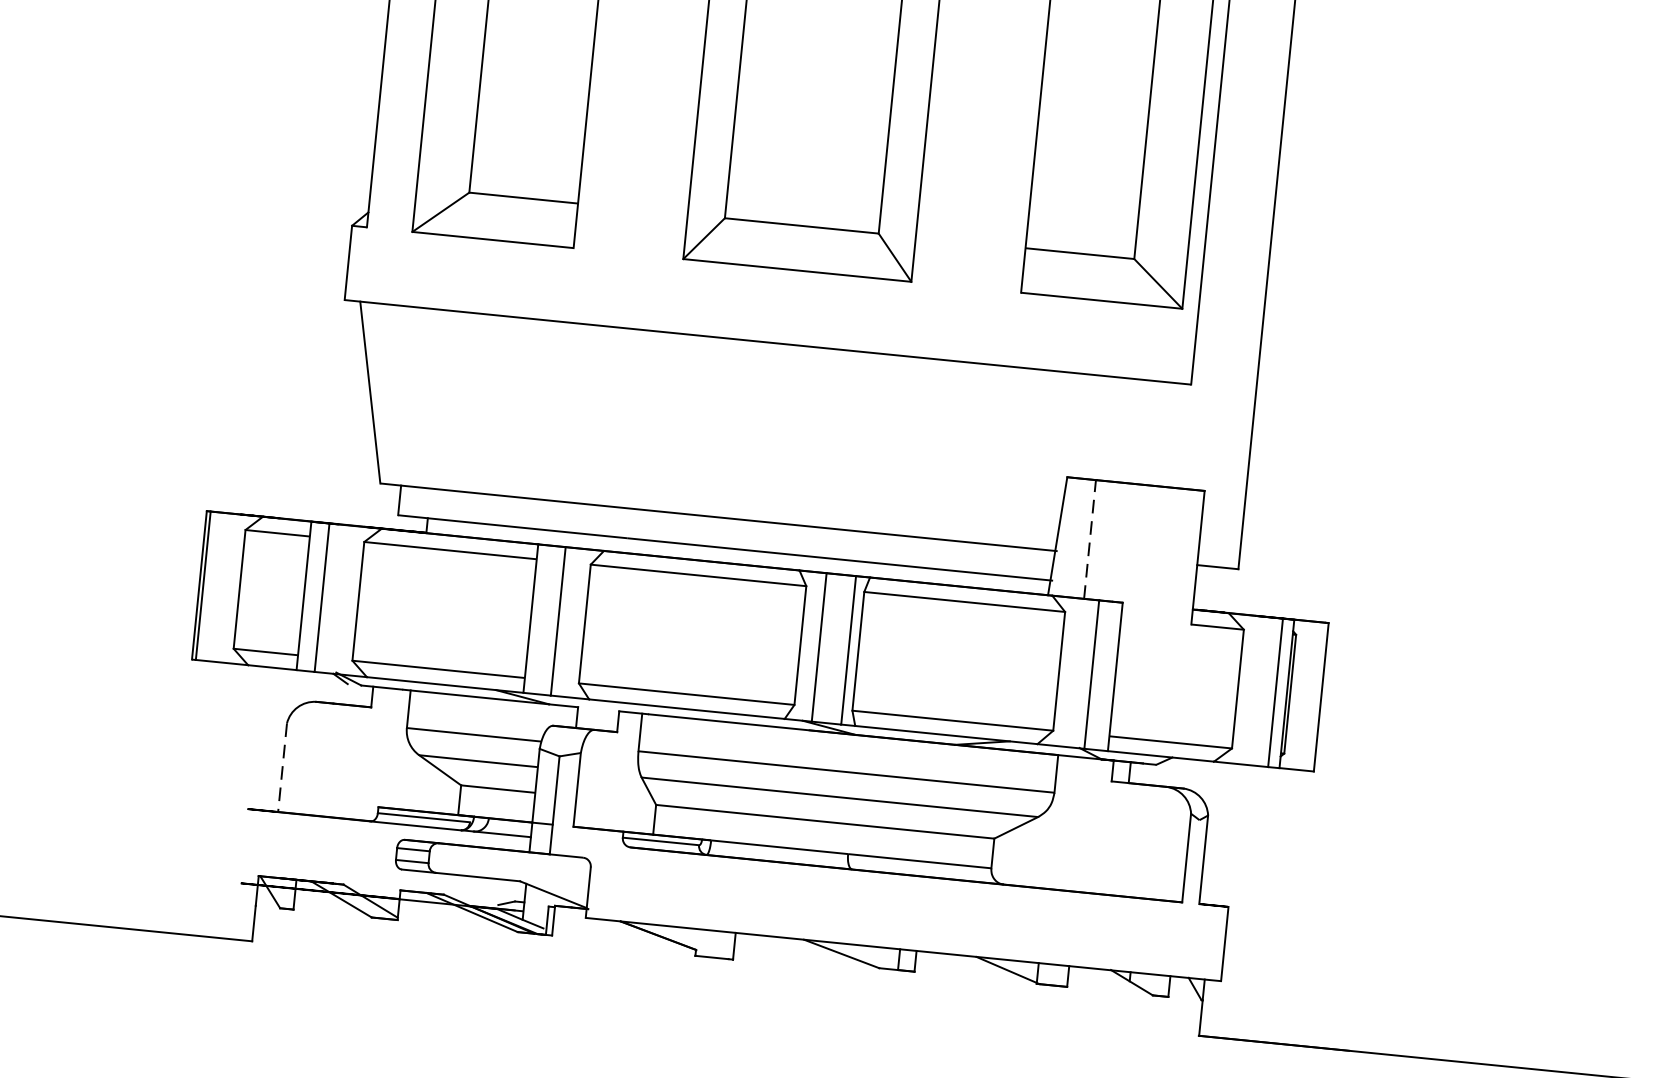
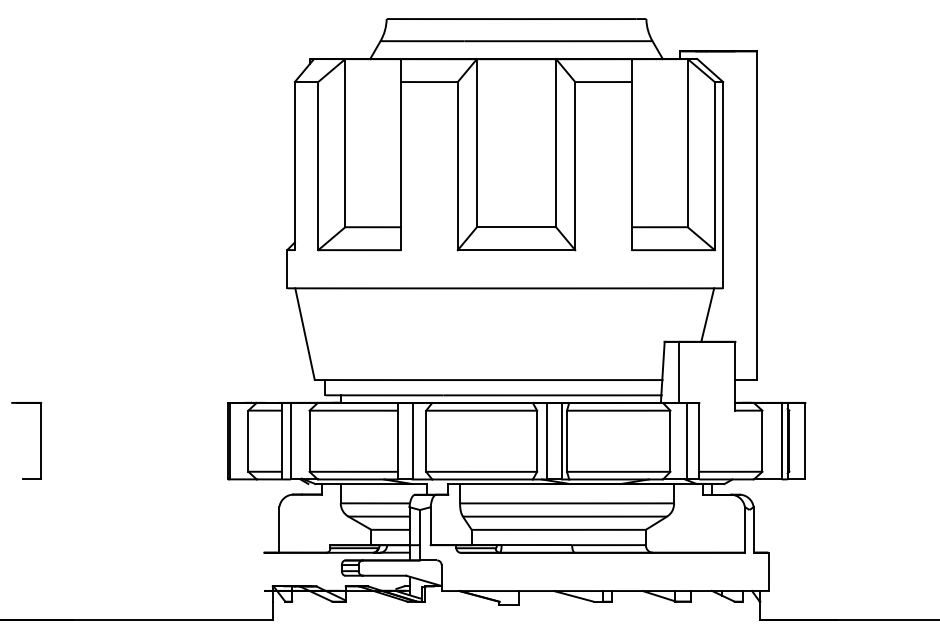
line: (1155, 432) -> (707, 314), added
line: (1090, 539) -> (679, 372), dashed -> solid
line: (282, 766) -> (279, 529), dashed -> solid

